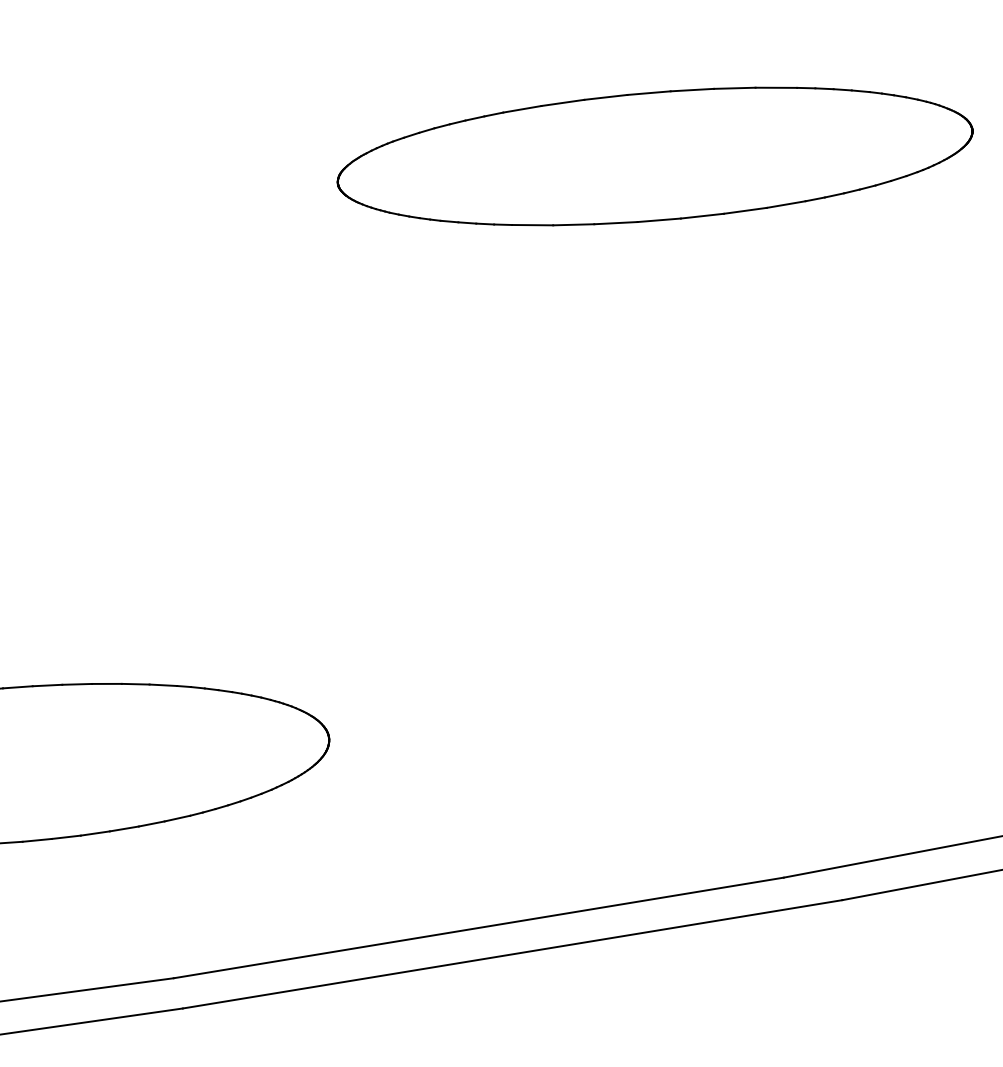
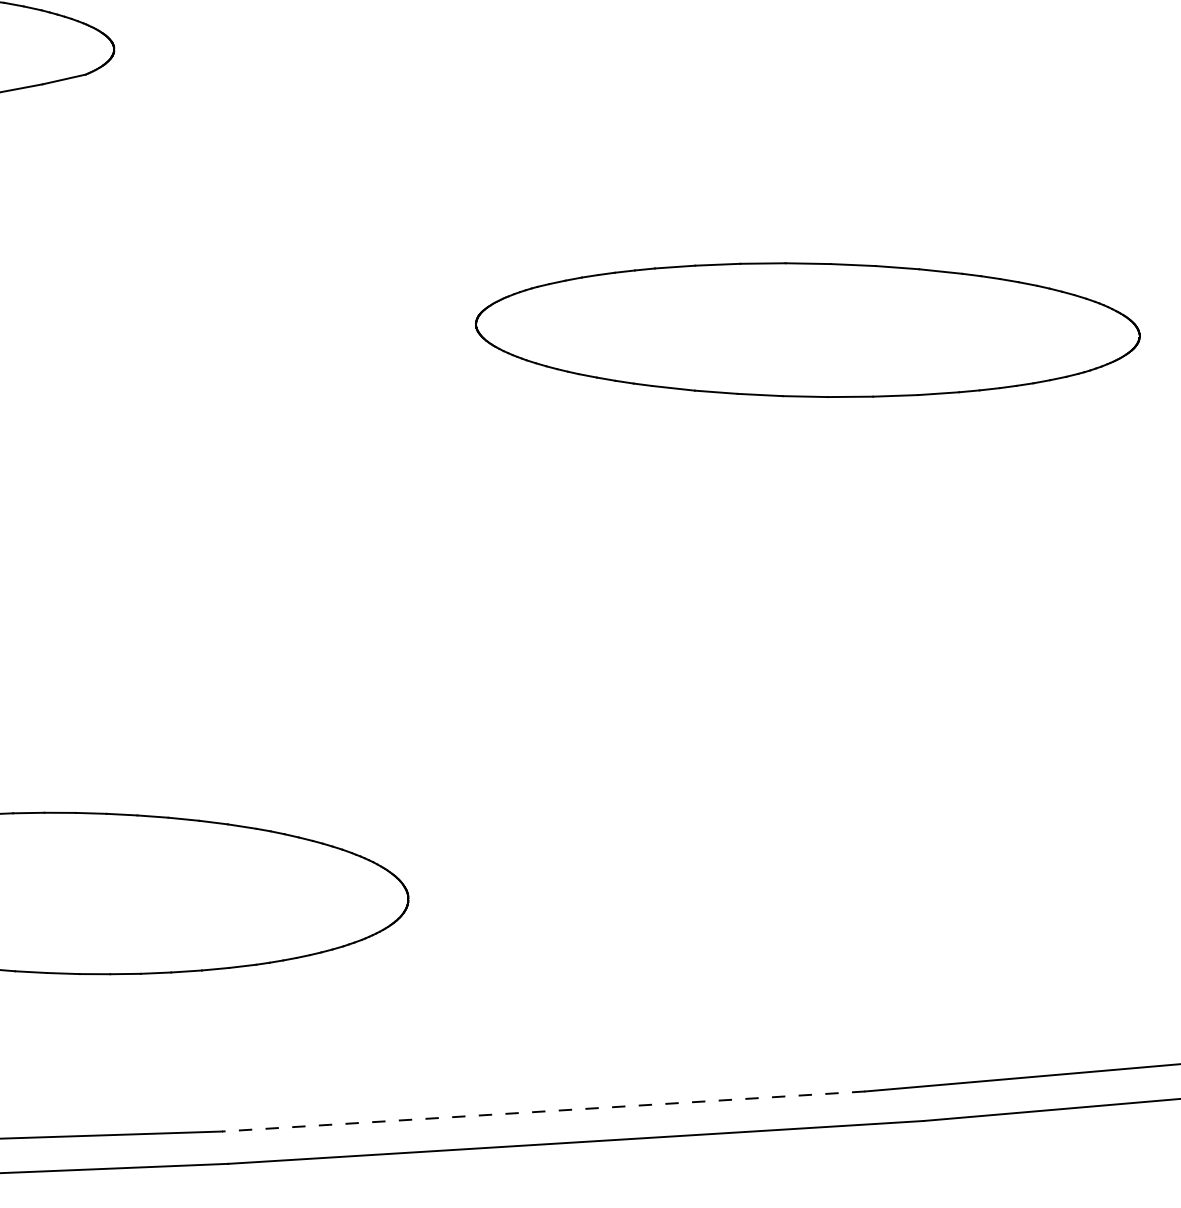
line: (478, 927) -> (543, 1111), solid -> dashed

